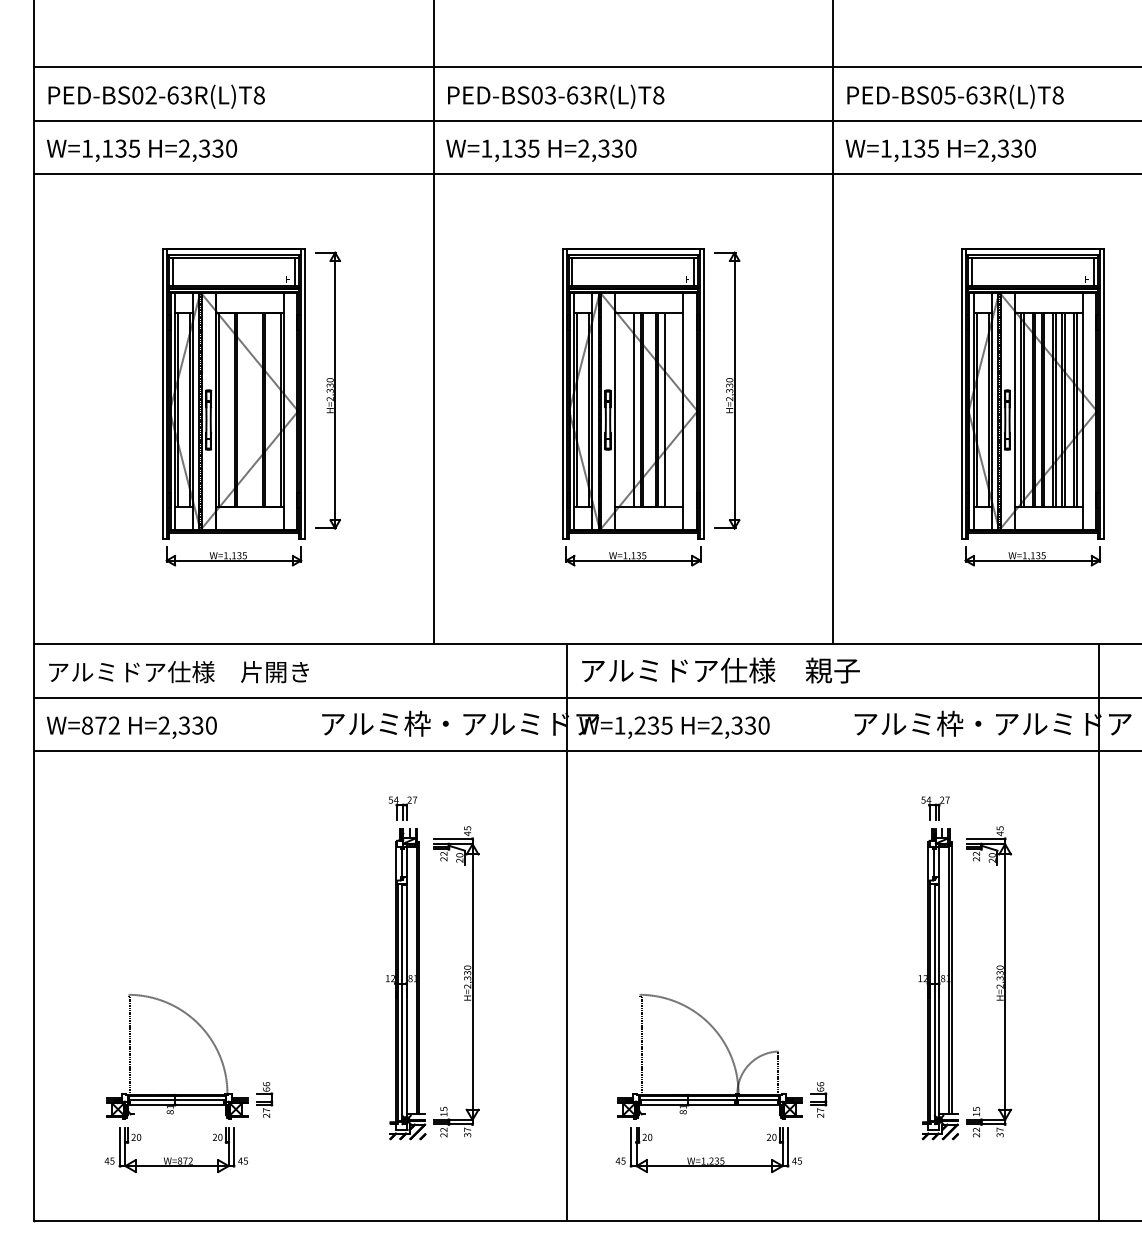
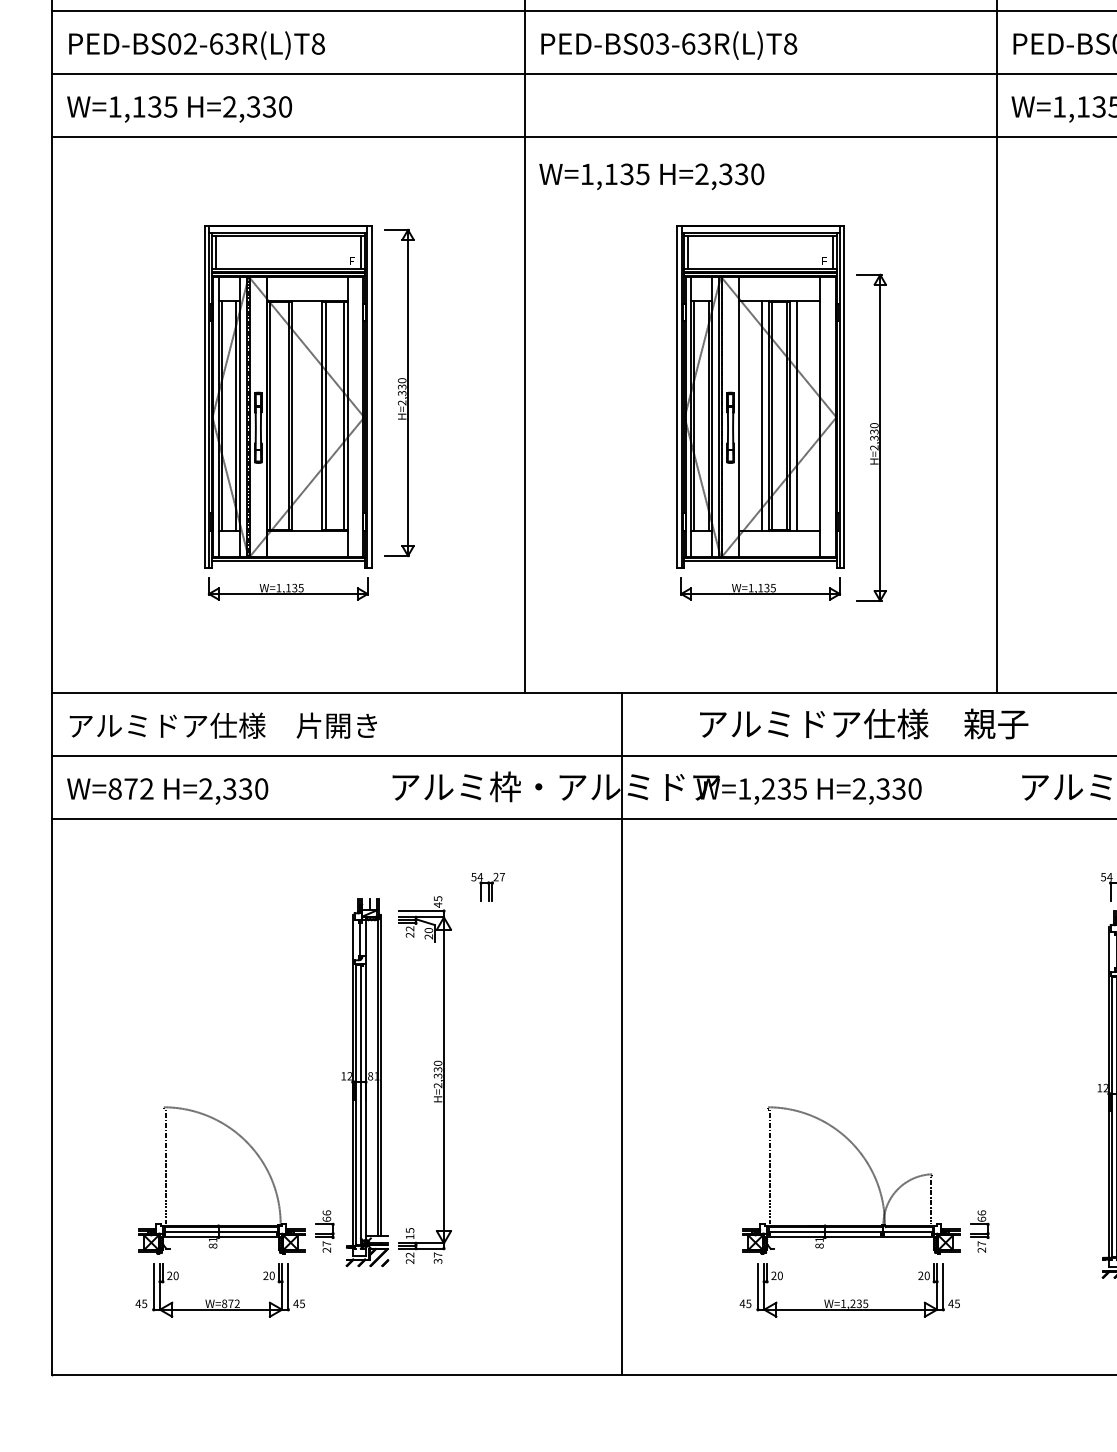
text: (541, 150) -> (651, 176), moved
part: (727, 390) -> (871, 437), moved
line: (566, 932) -> (621, 1033), moved
part: (419, 983) -> (381, 1082), moved

